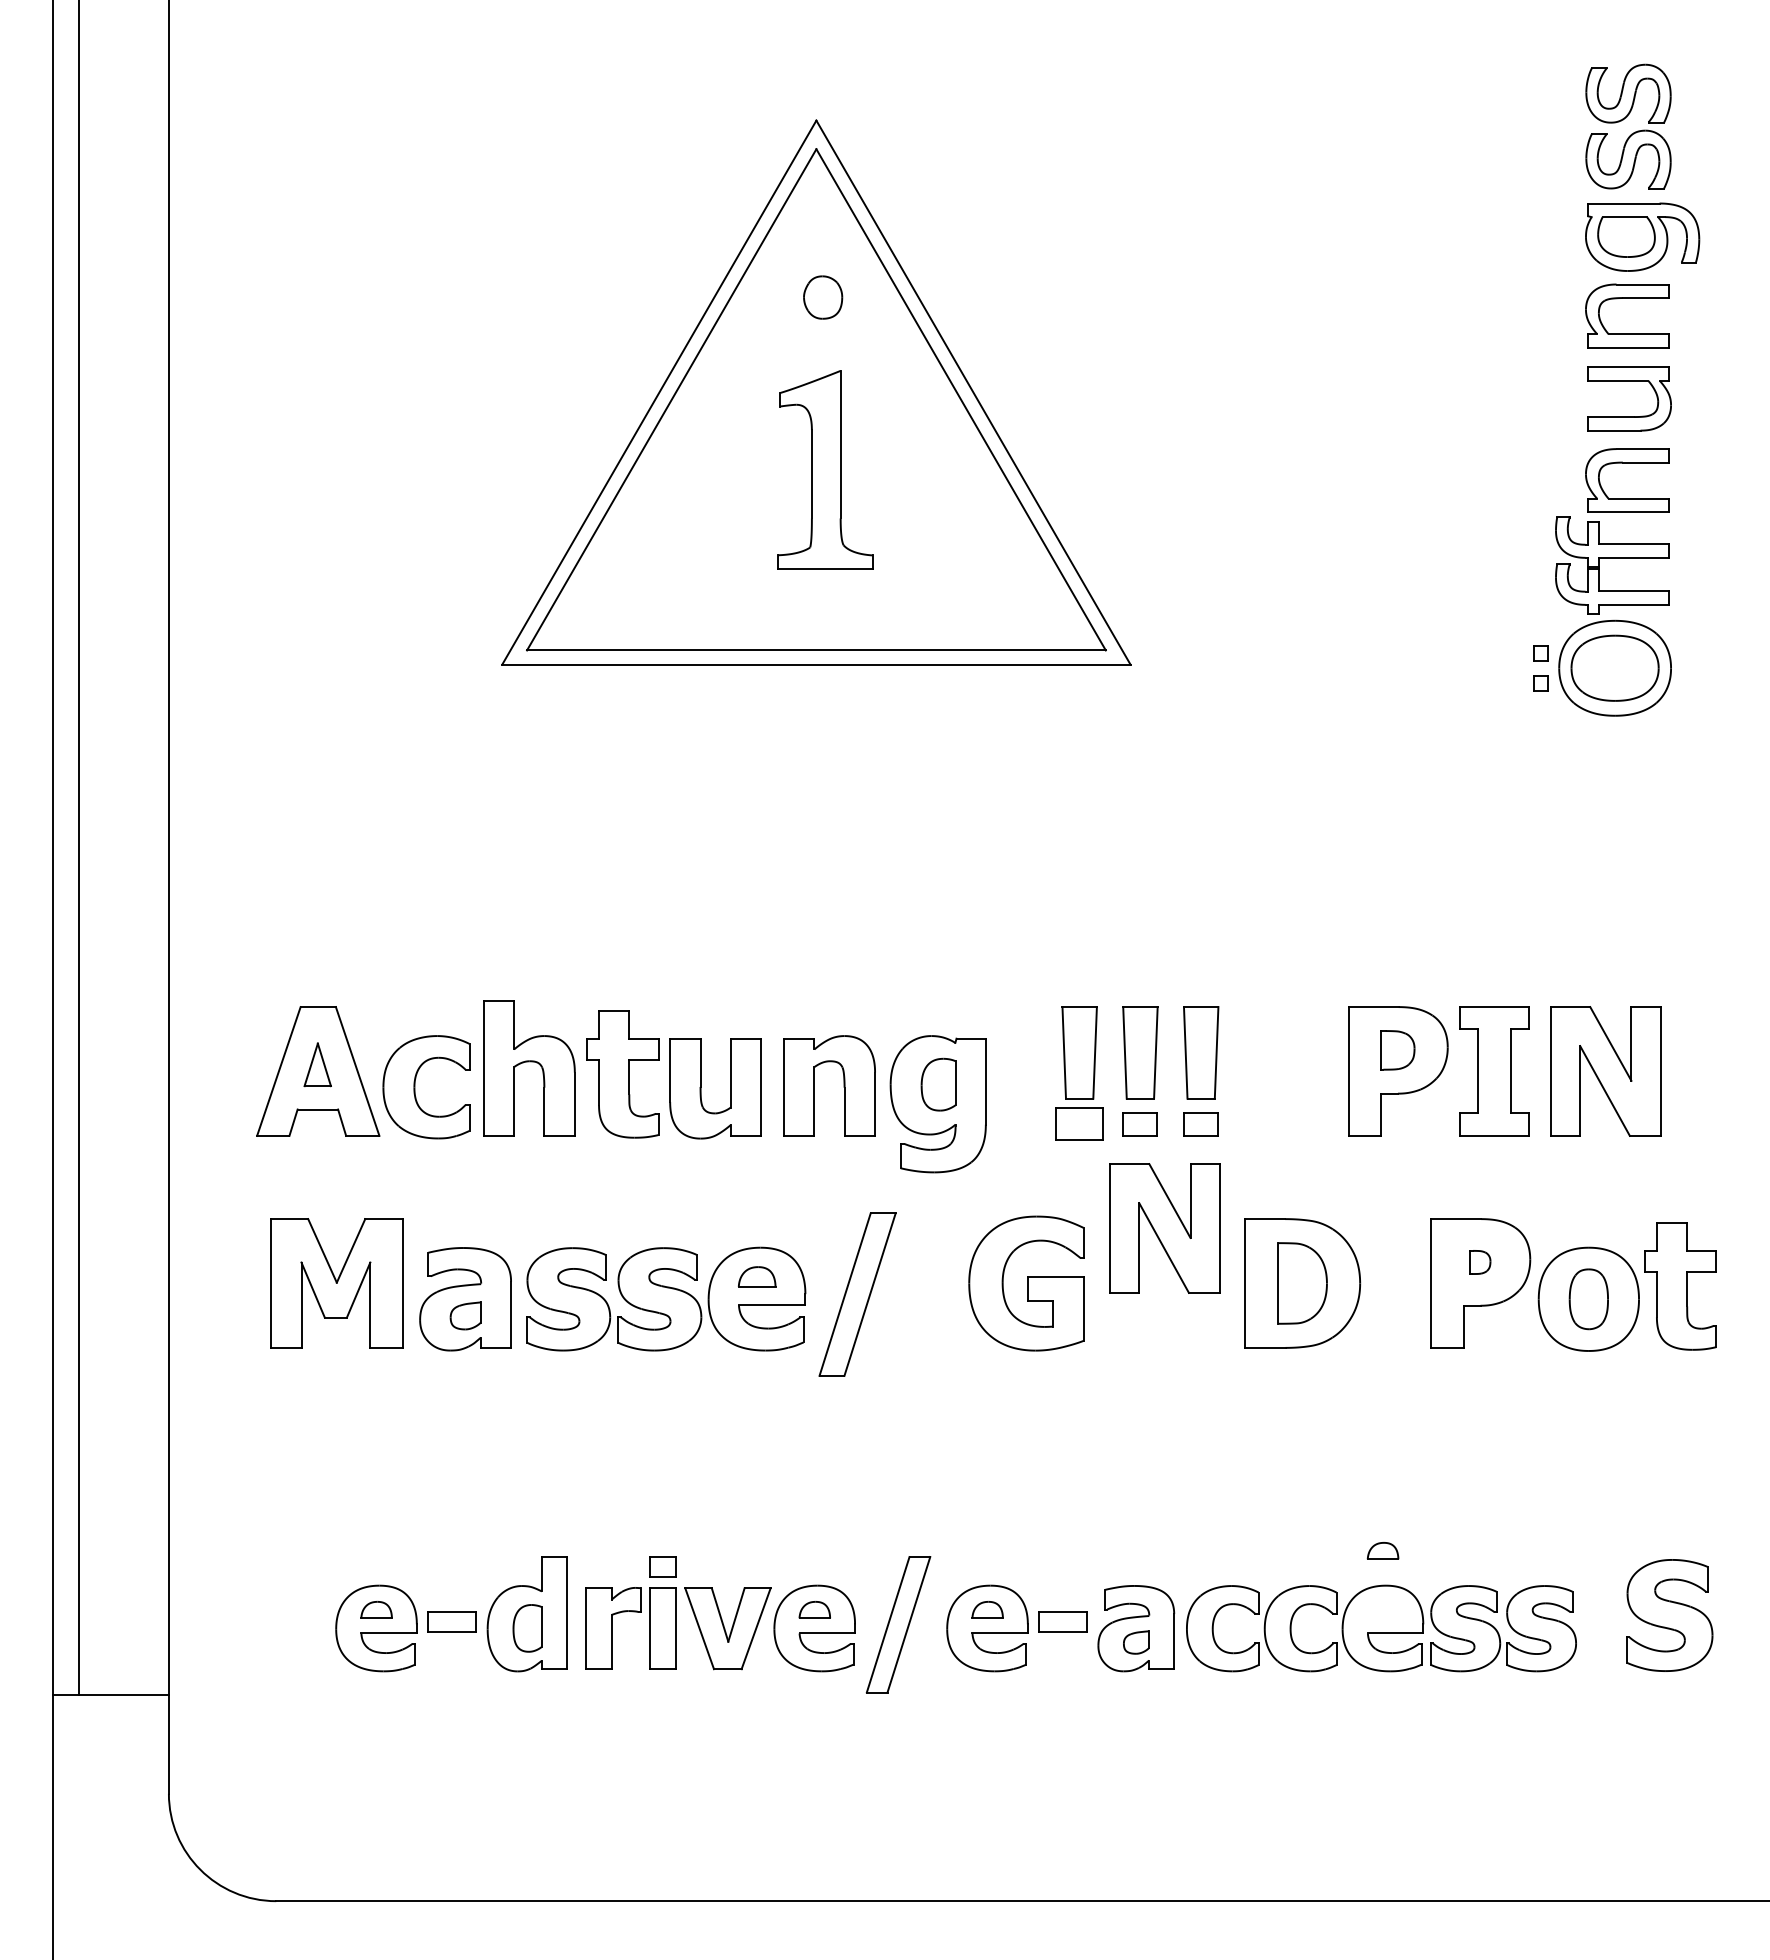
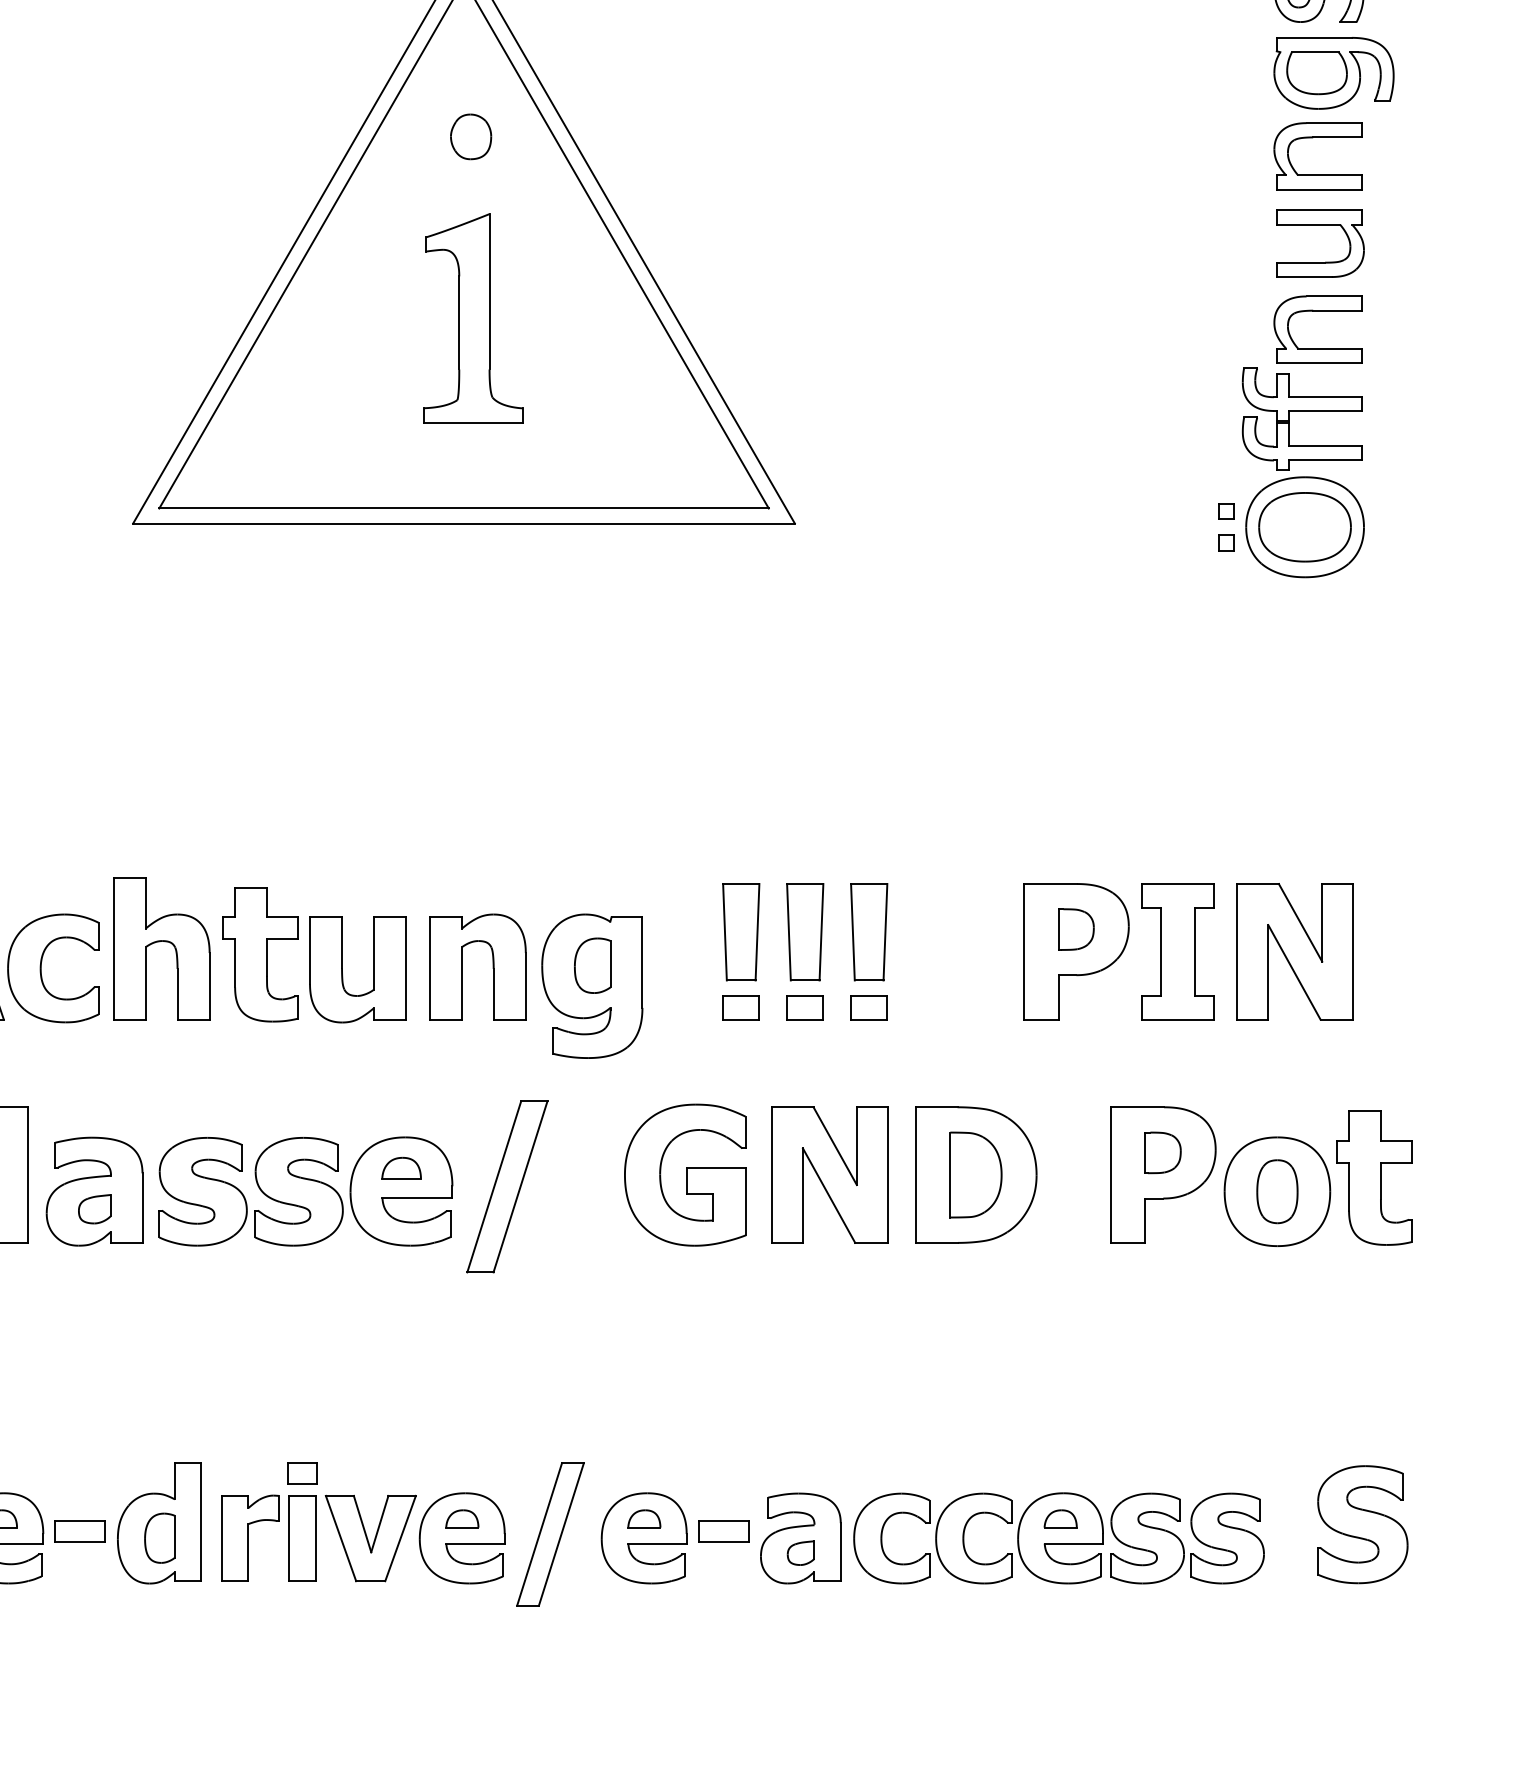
part: (1079, 1124) -> (741, 1007), size x0.71
part: (1164, 1228) -> (829, 1175), moved
part: (1480, 1262) -> (1163, 1152), size x1.67
part: (1382, 1550) -> (1060, 1518), moved

